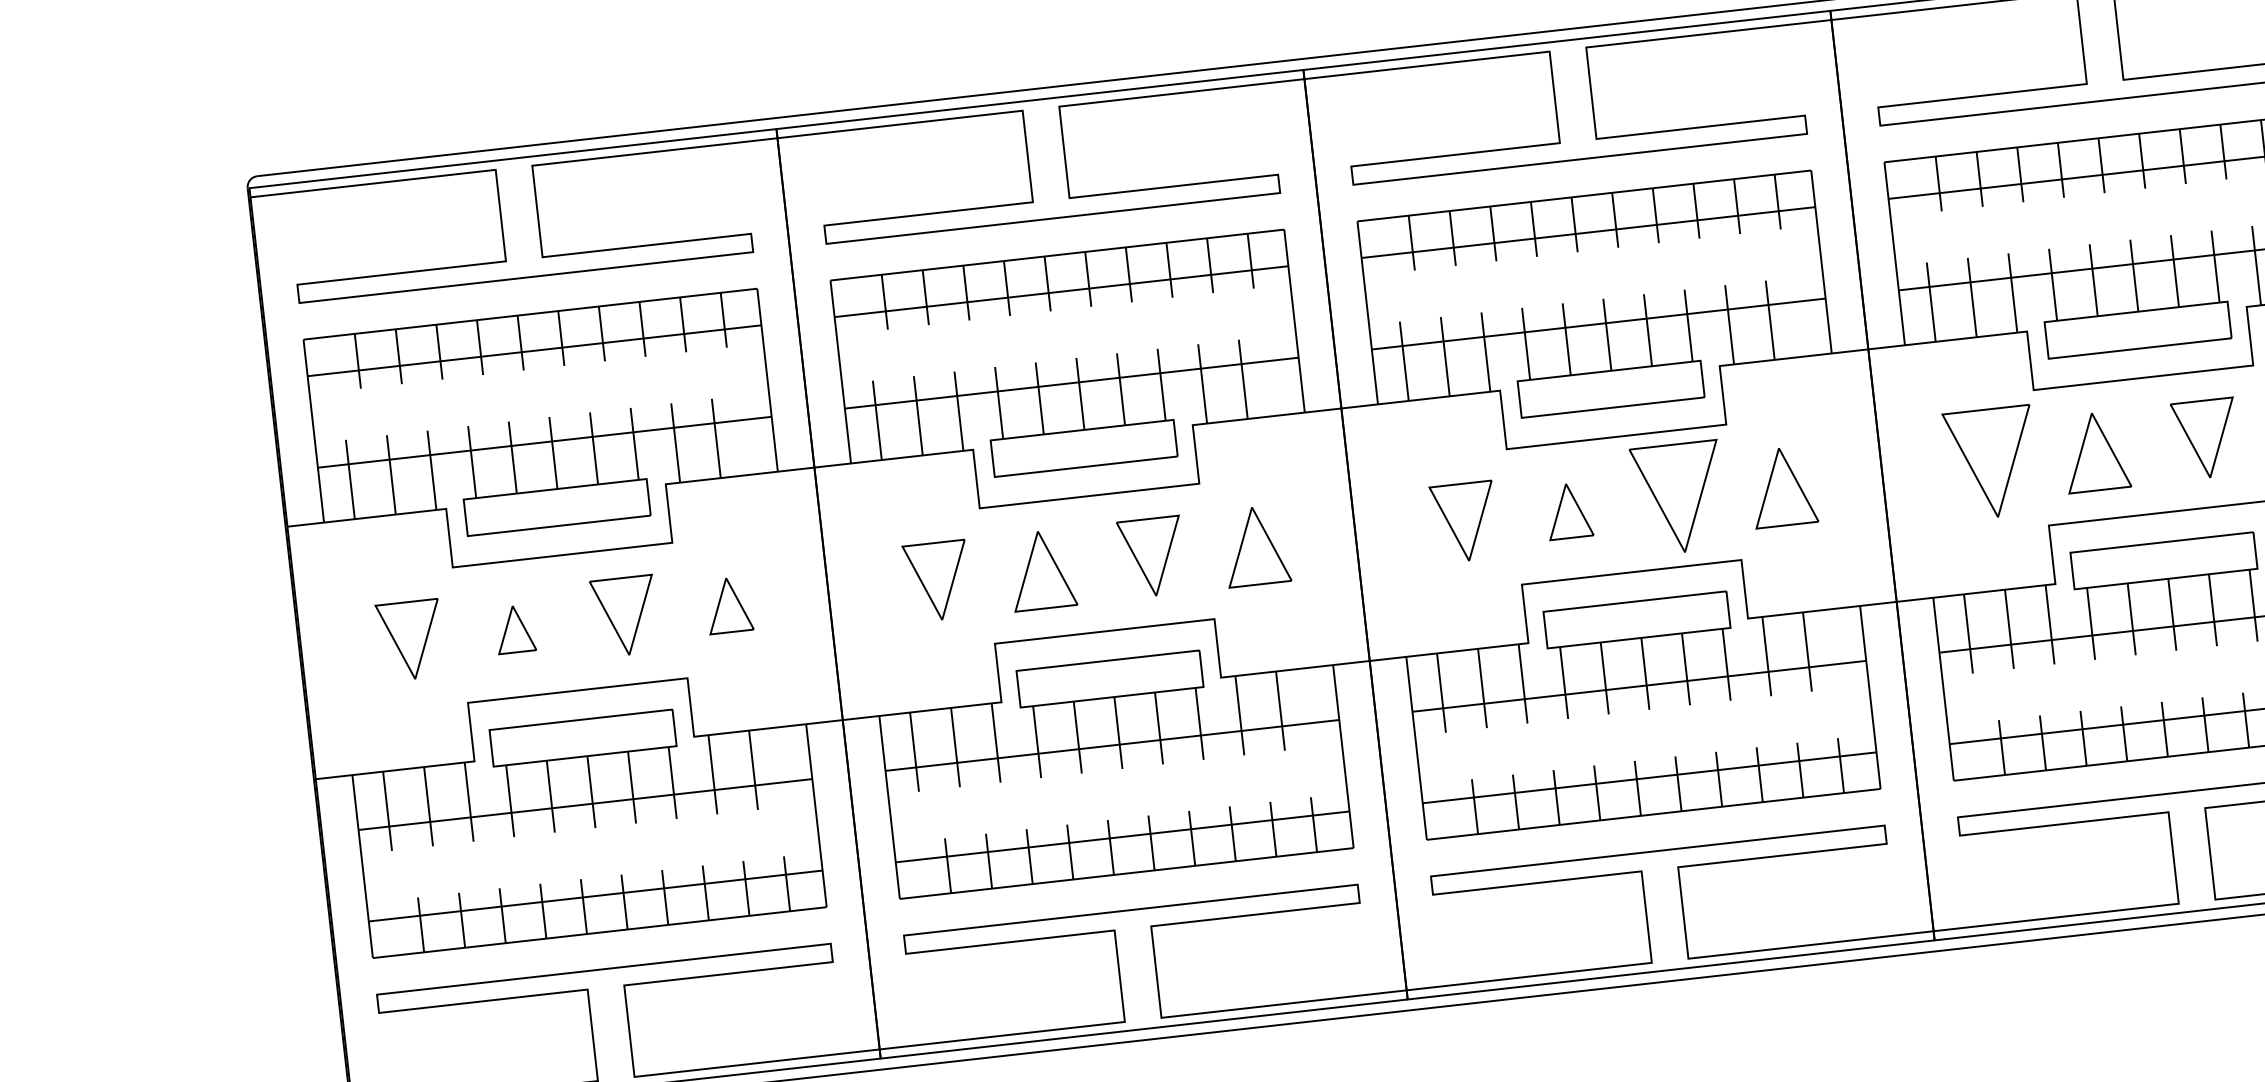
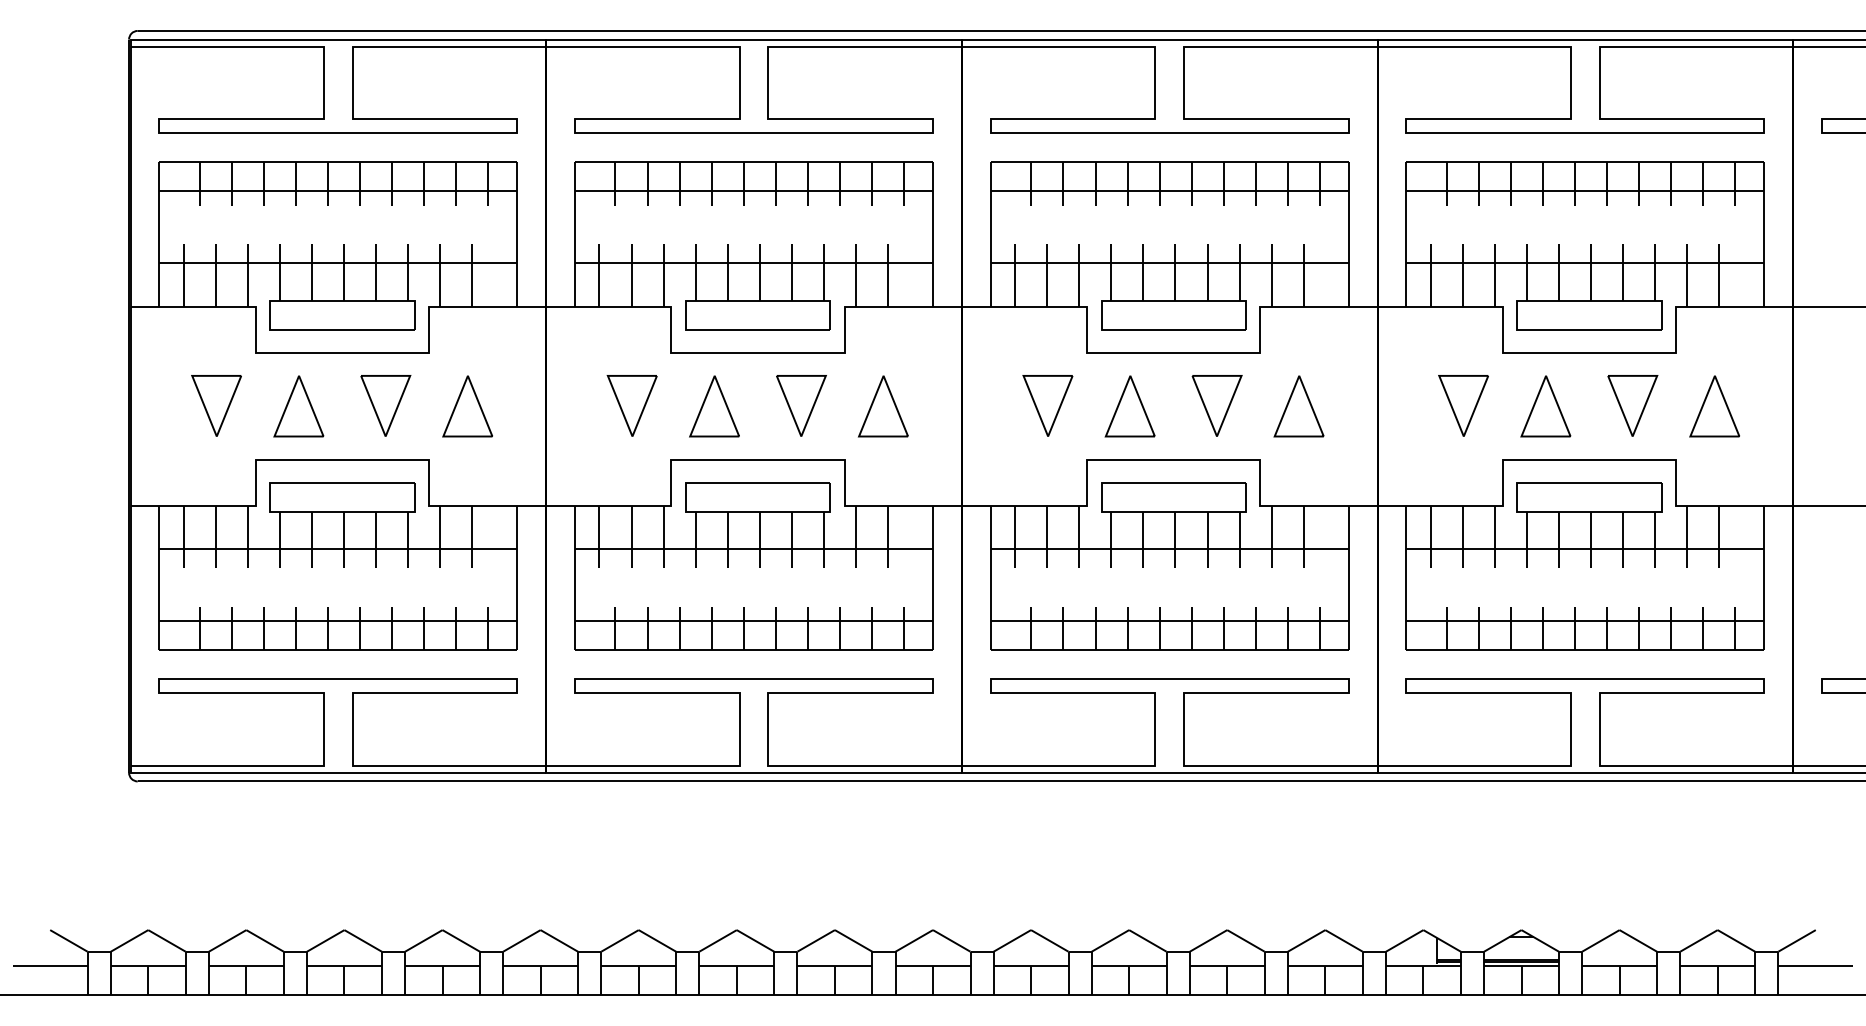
part: (1991, 462) -> (1463, 405), size x0.71
part: (1678, 497) -> (1216, 405), size x0.71
part: (1568, 511) -> (1129, 406), size x1.43
part: (728, 605) -> (467, 406), size x1.43
part: (514, 629) -> (298, 406), size x1.67

